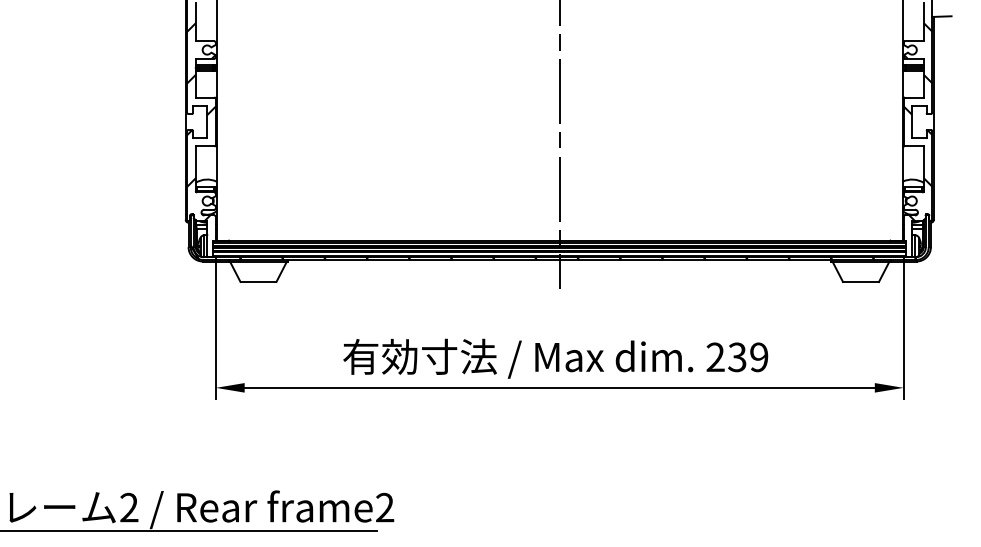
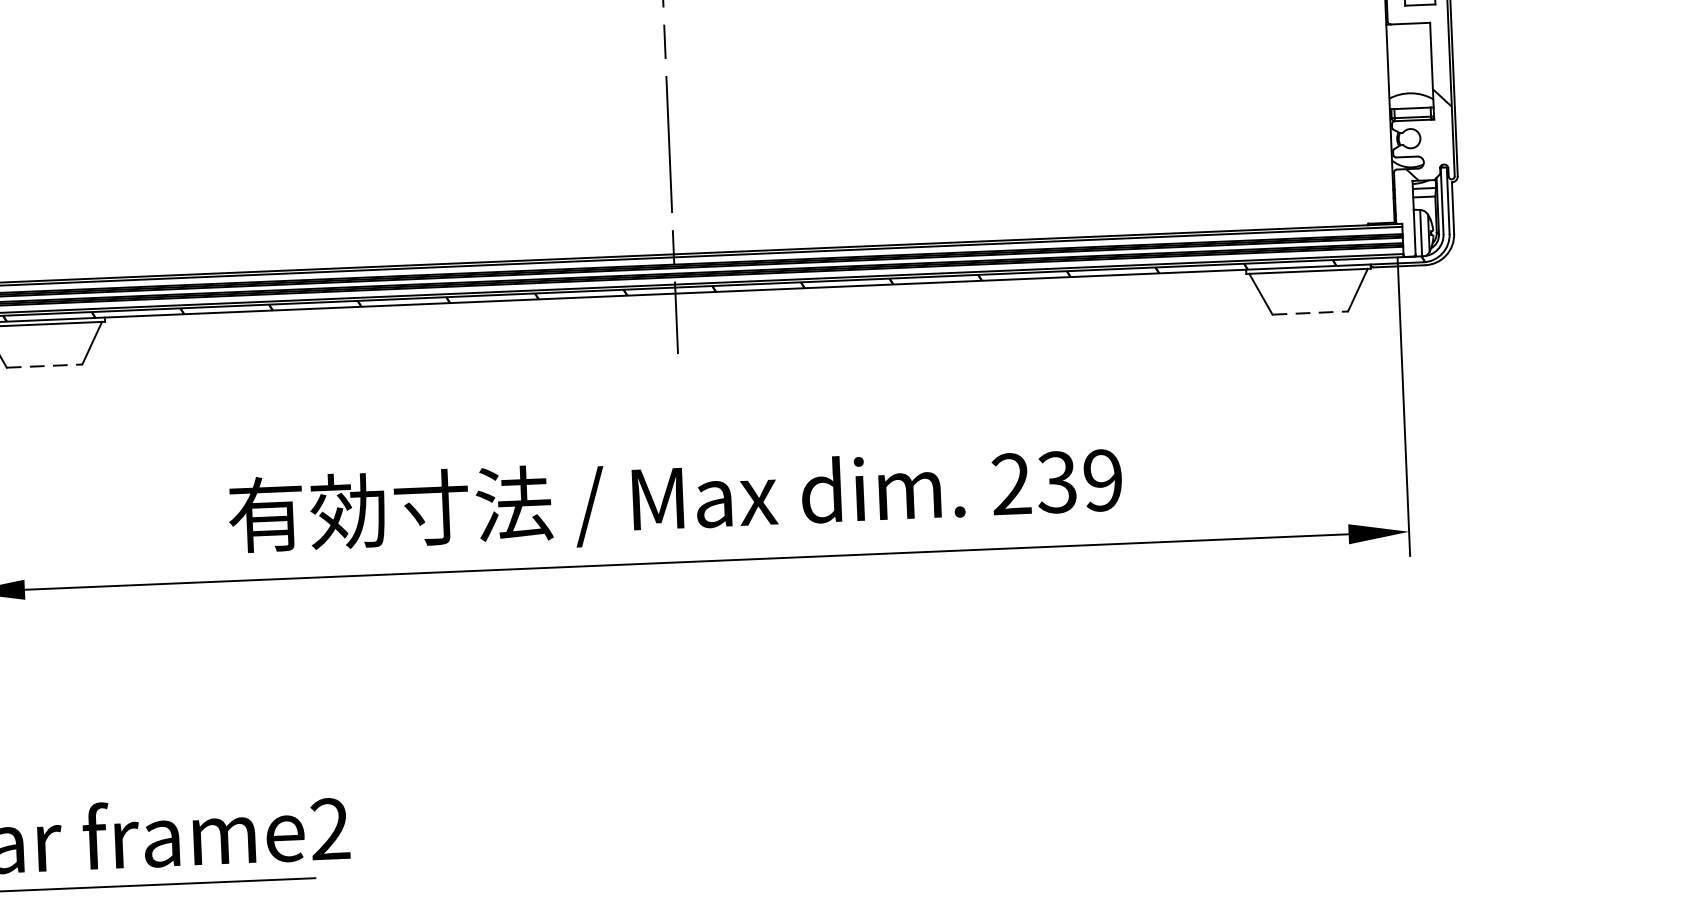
line: (258, 281) -> (44, 365), solid -> dashed
line: (861, 281) -> (1311, 312), solid -> dashed

